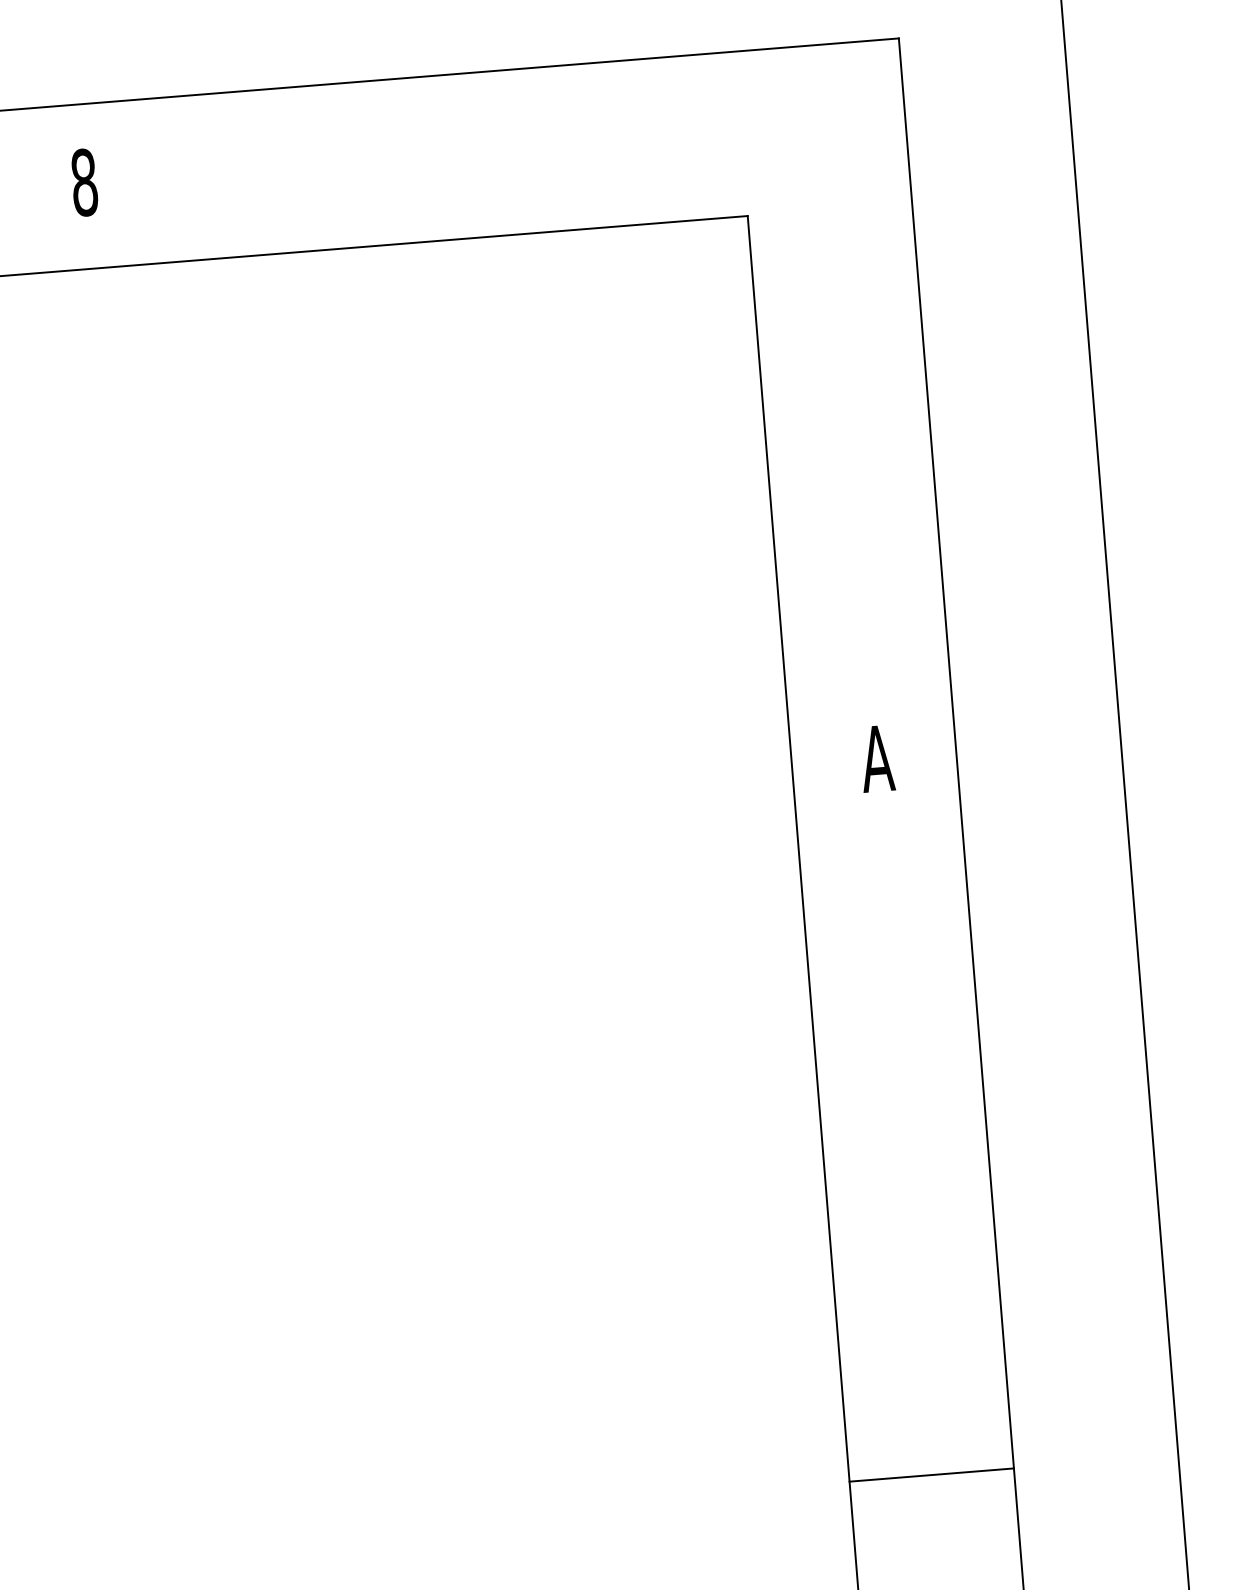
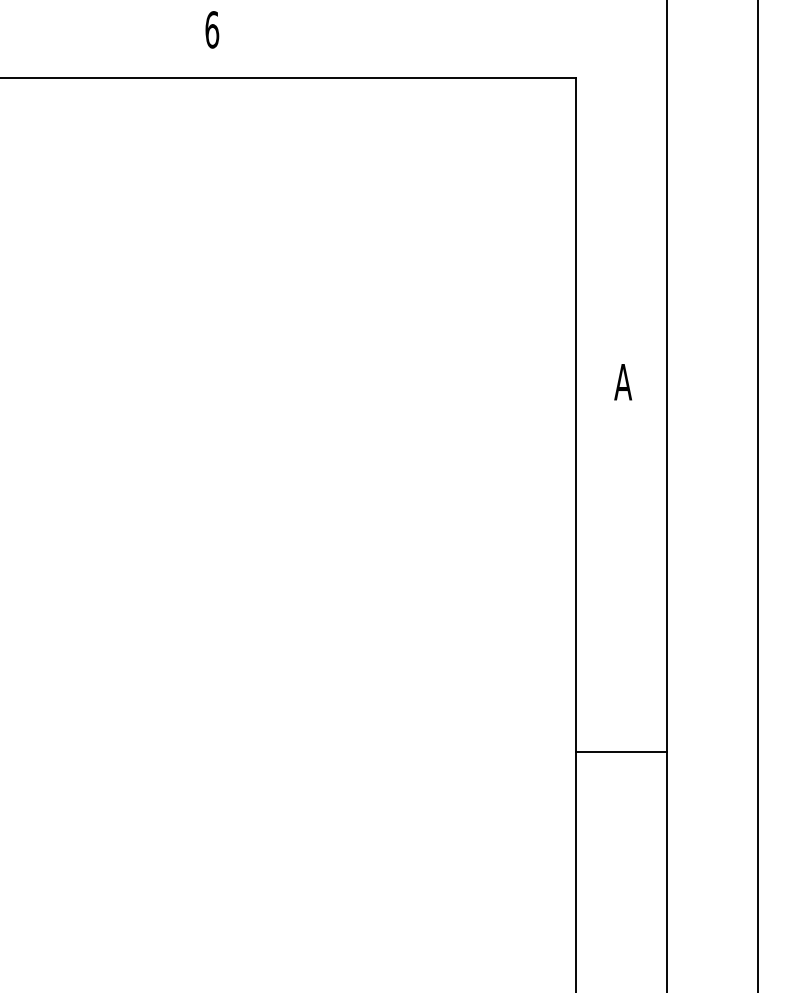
text: (84, 181) -> (212, 29), 8 -> 6
line: (929, 1474) -> (620, 751), moved

